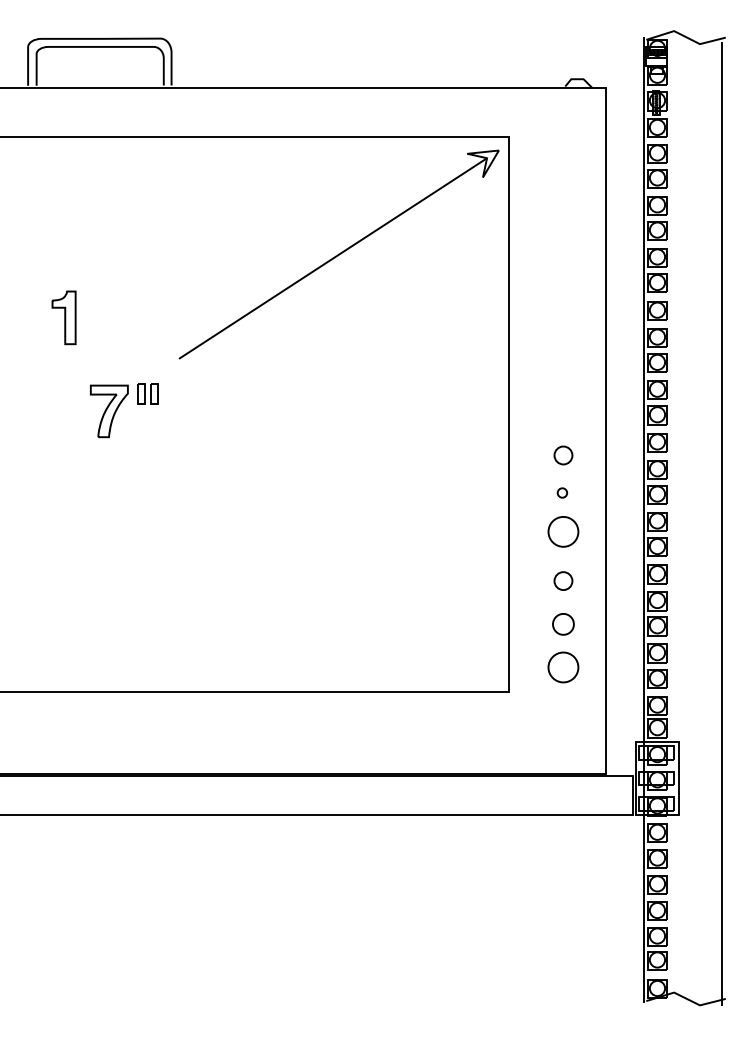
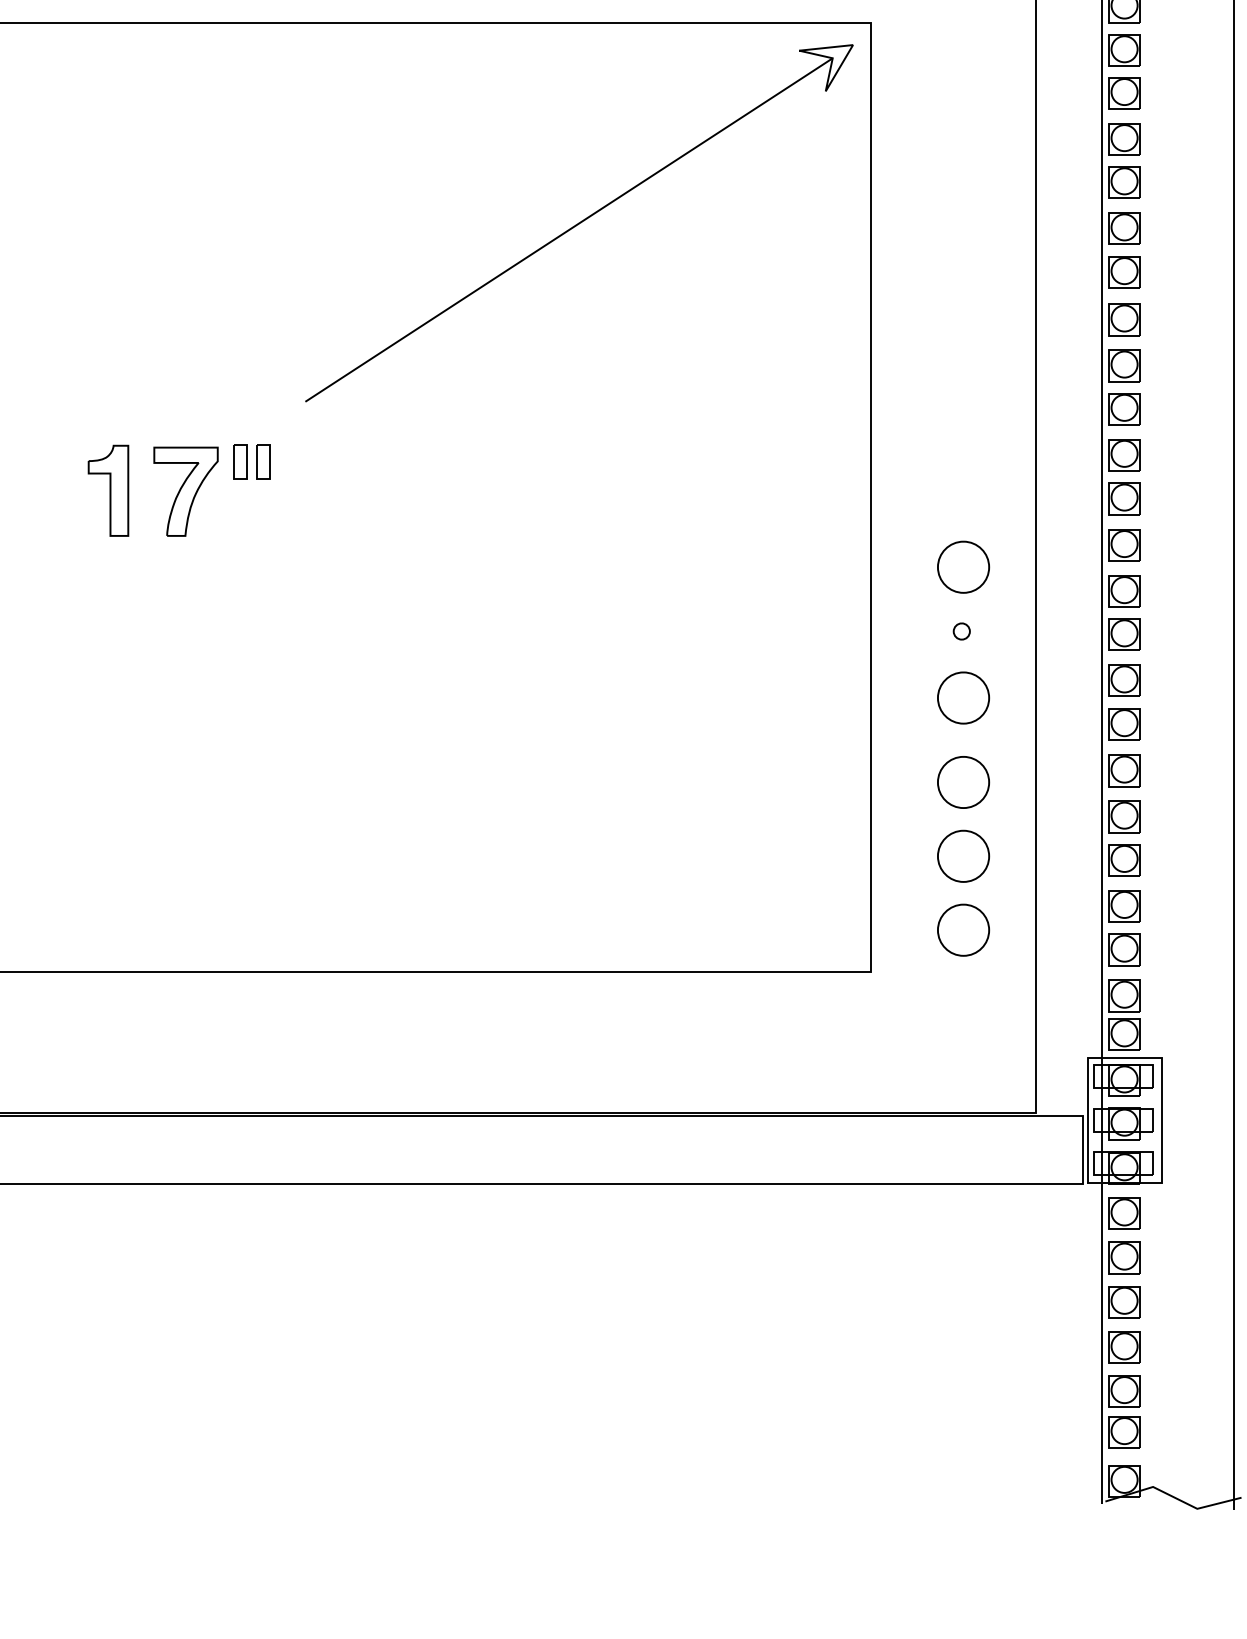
part: (63, 317) -> (107, 490), moved
part: (563, 455) -> (963, 567), size x1.67
part: (563, 580) -> (963, 781), size x1.67
part: (563, 624) -> (963, 856), size x1.43

